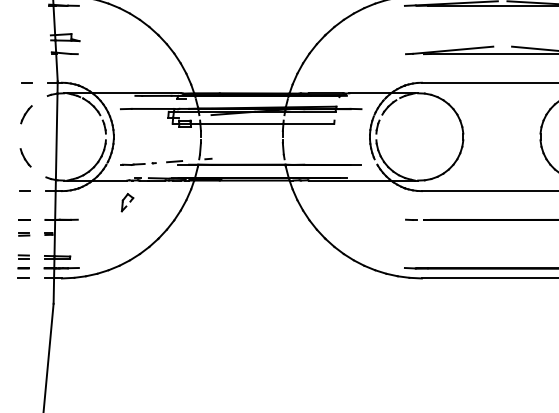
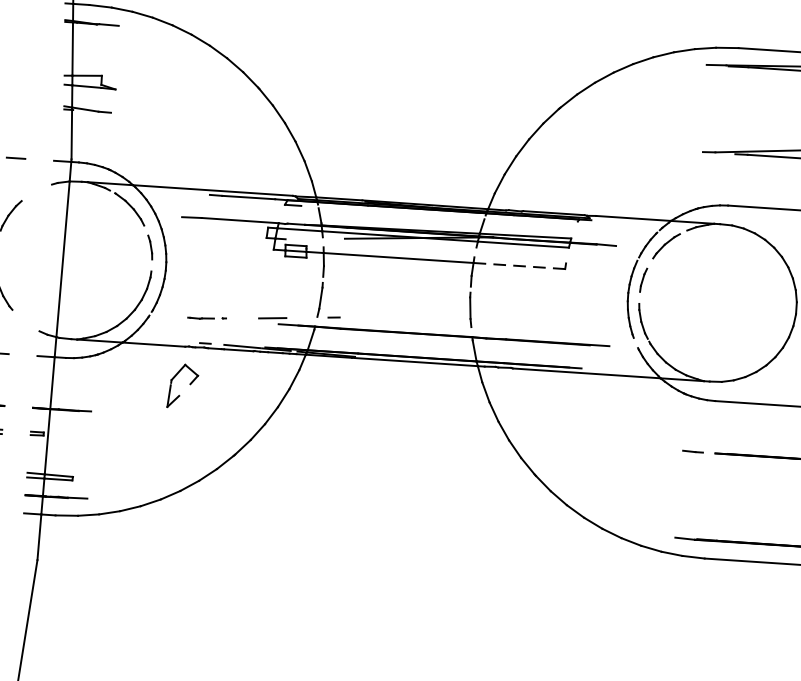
line: (309, 123) -> (520, 265), solid -> dashed
part: (138, 163) -> (207, 317), size x0.6
part: (127, 202) -> (182, 386), size x1.4

